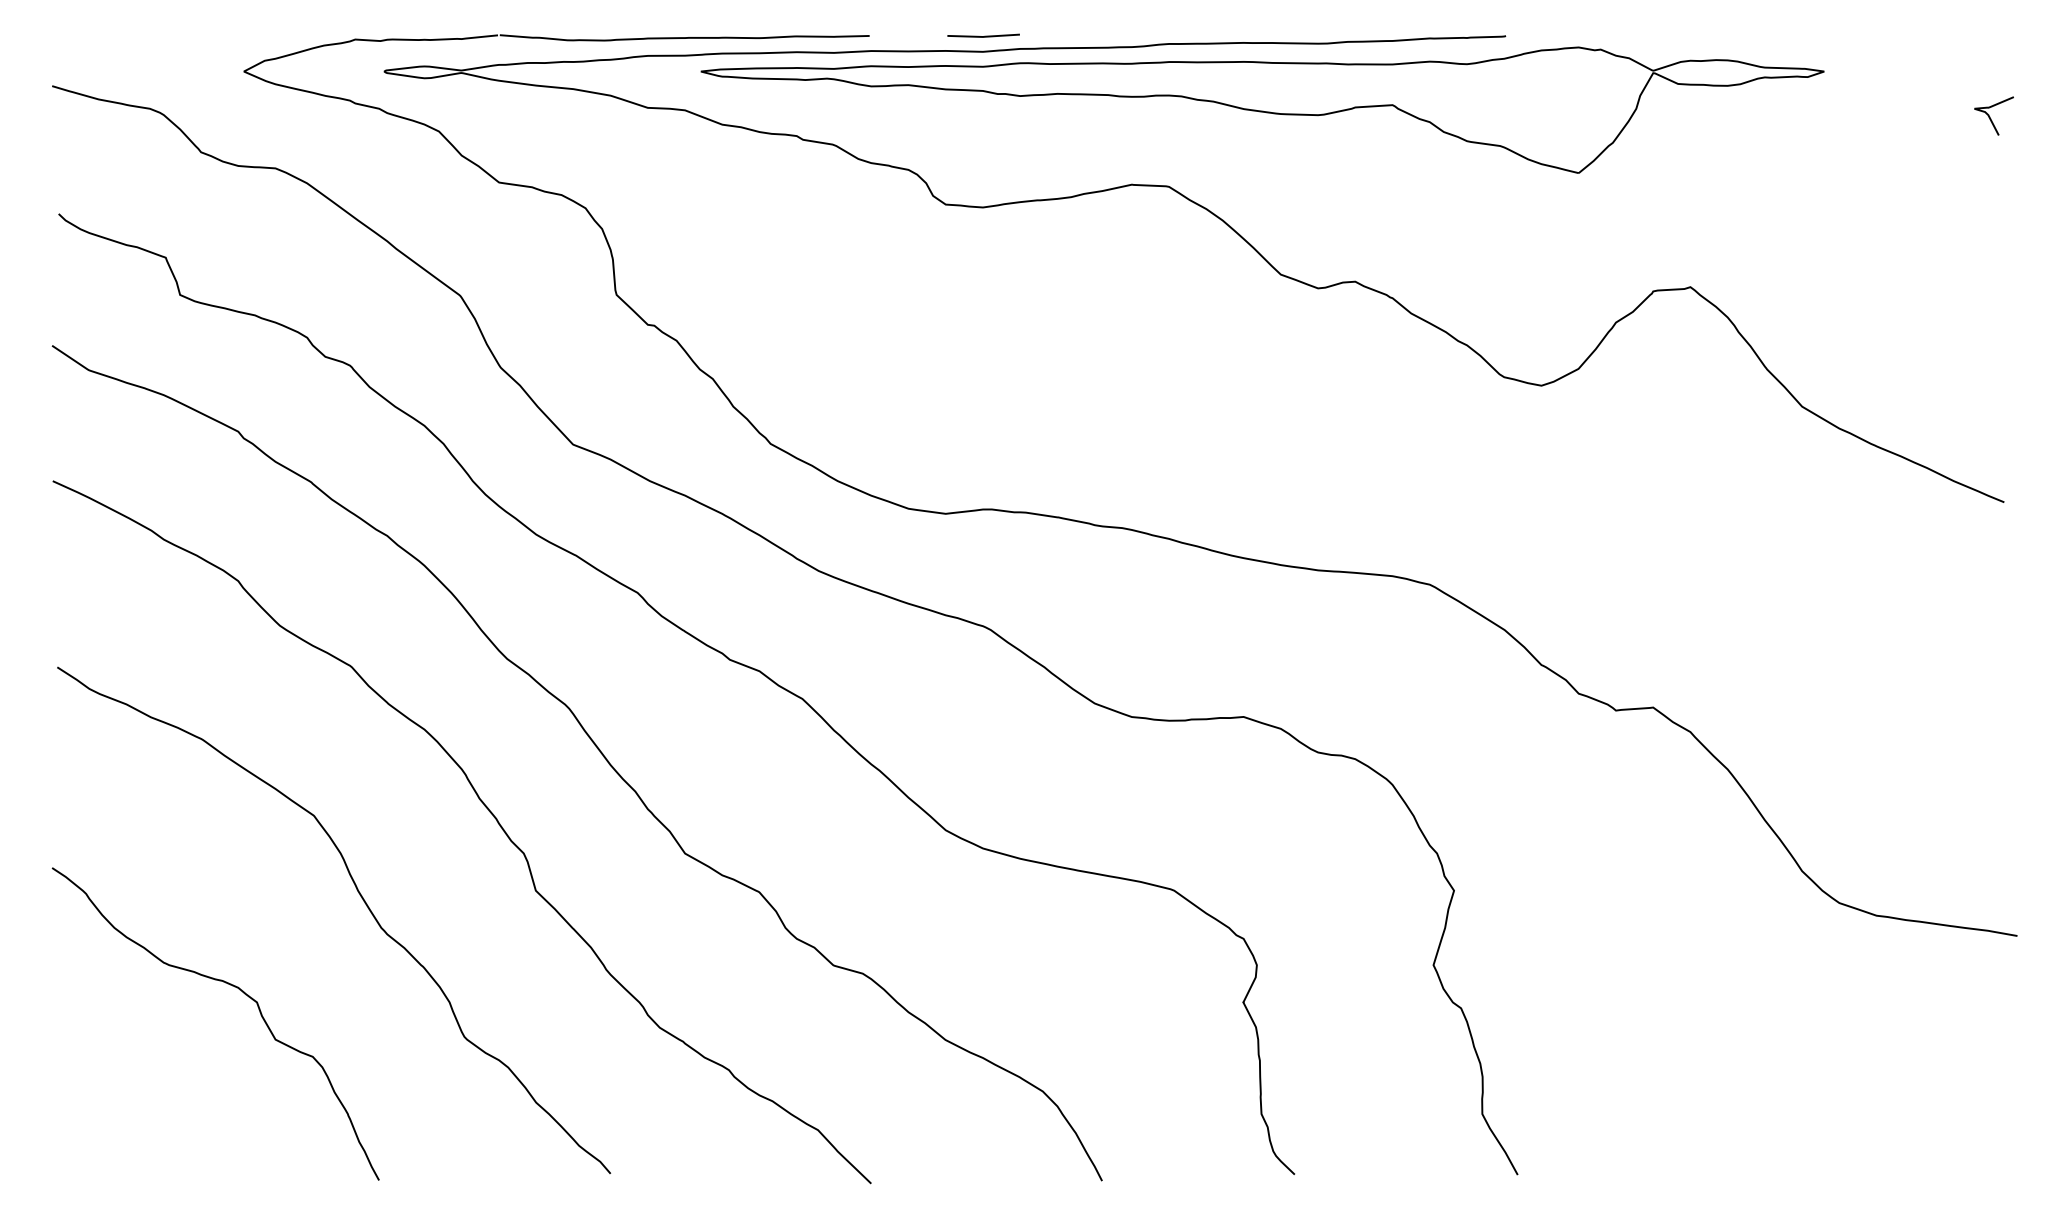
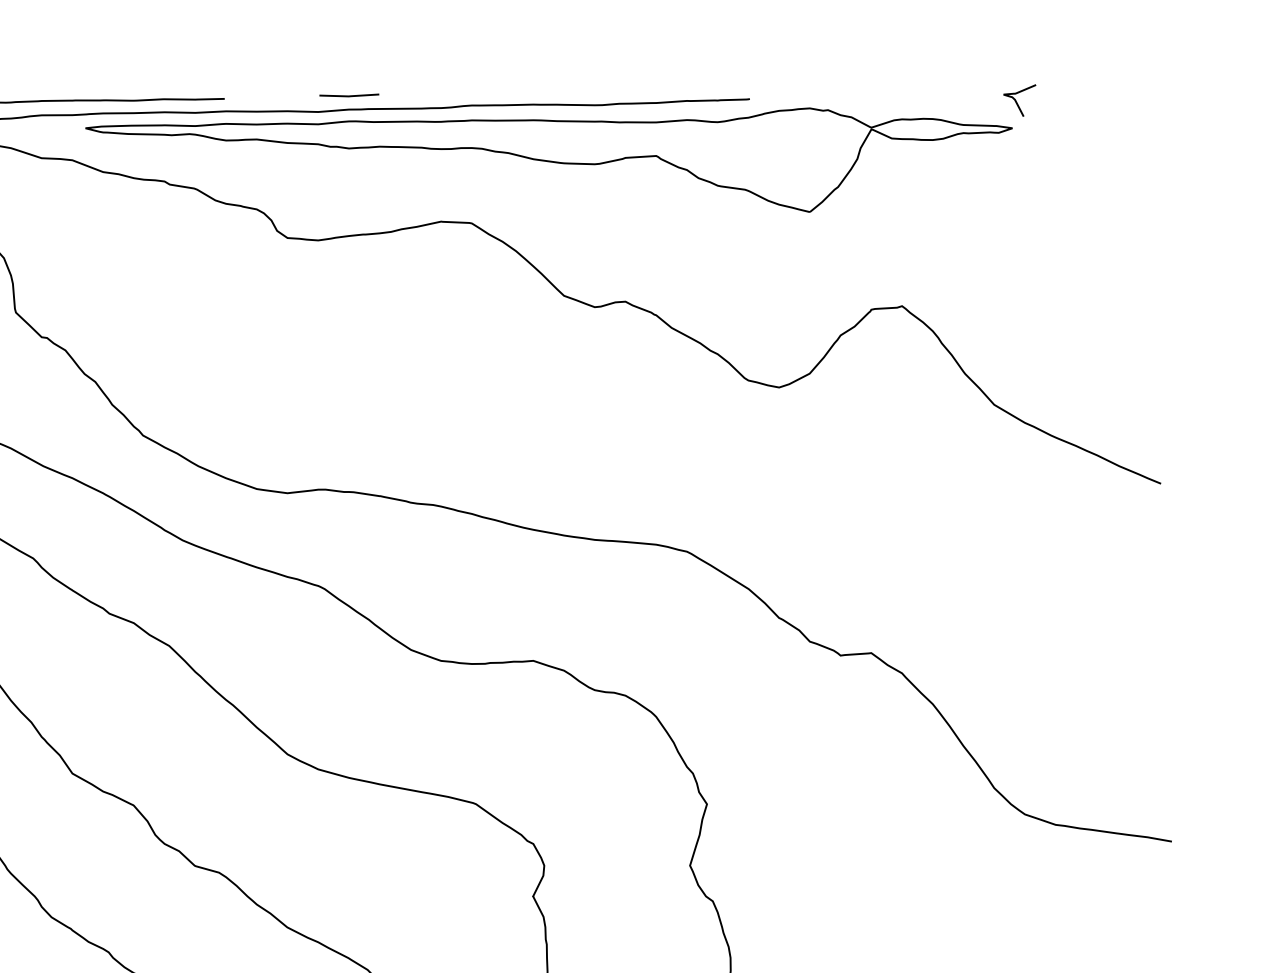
line: (984, 35) -> (350, 95), moved
curve: (1990, 116) -> (1016, 100), moved

